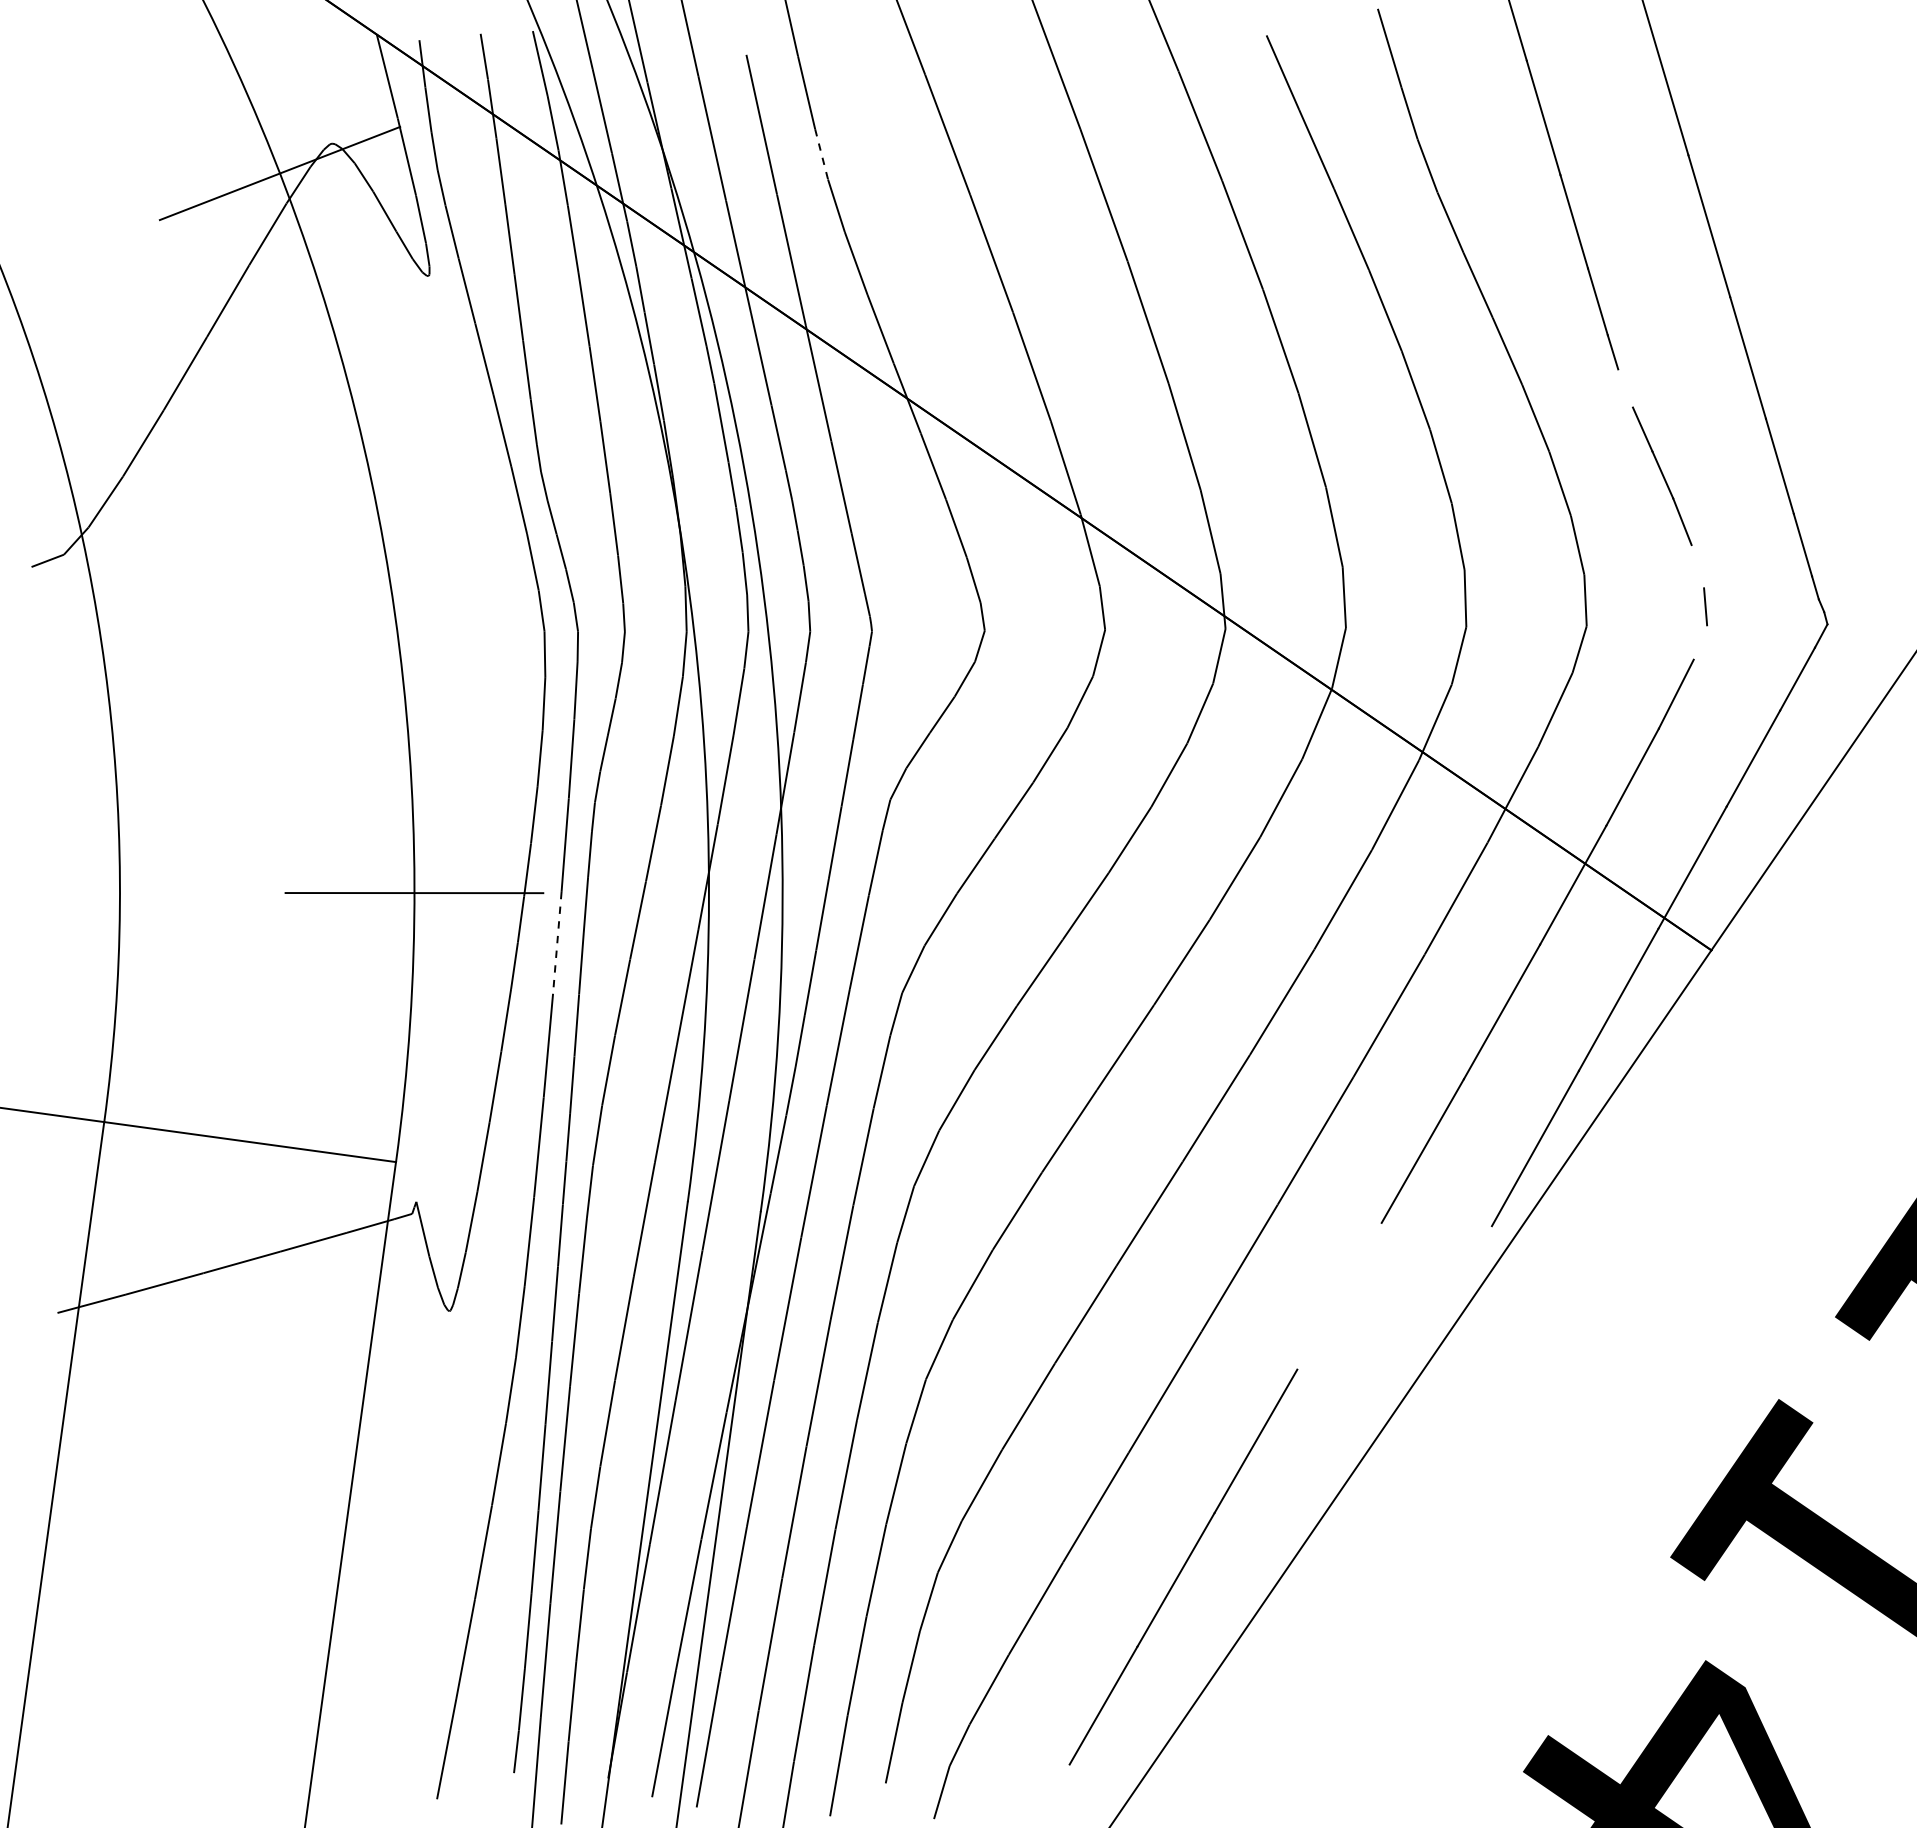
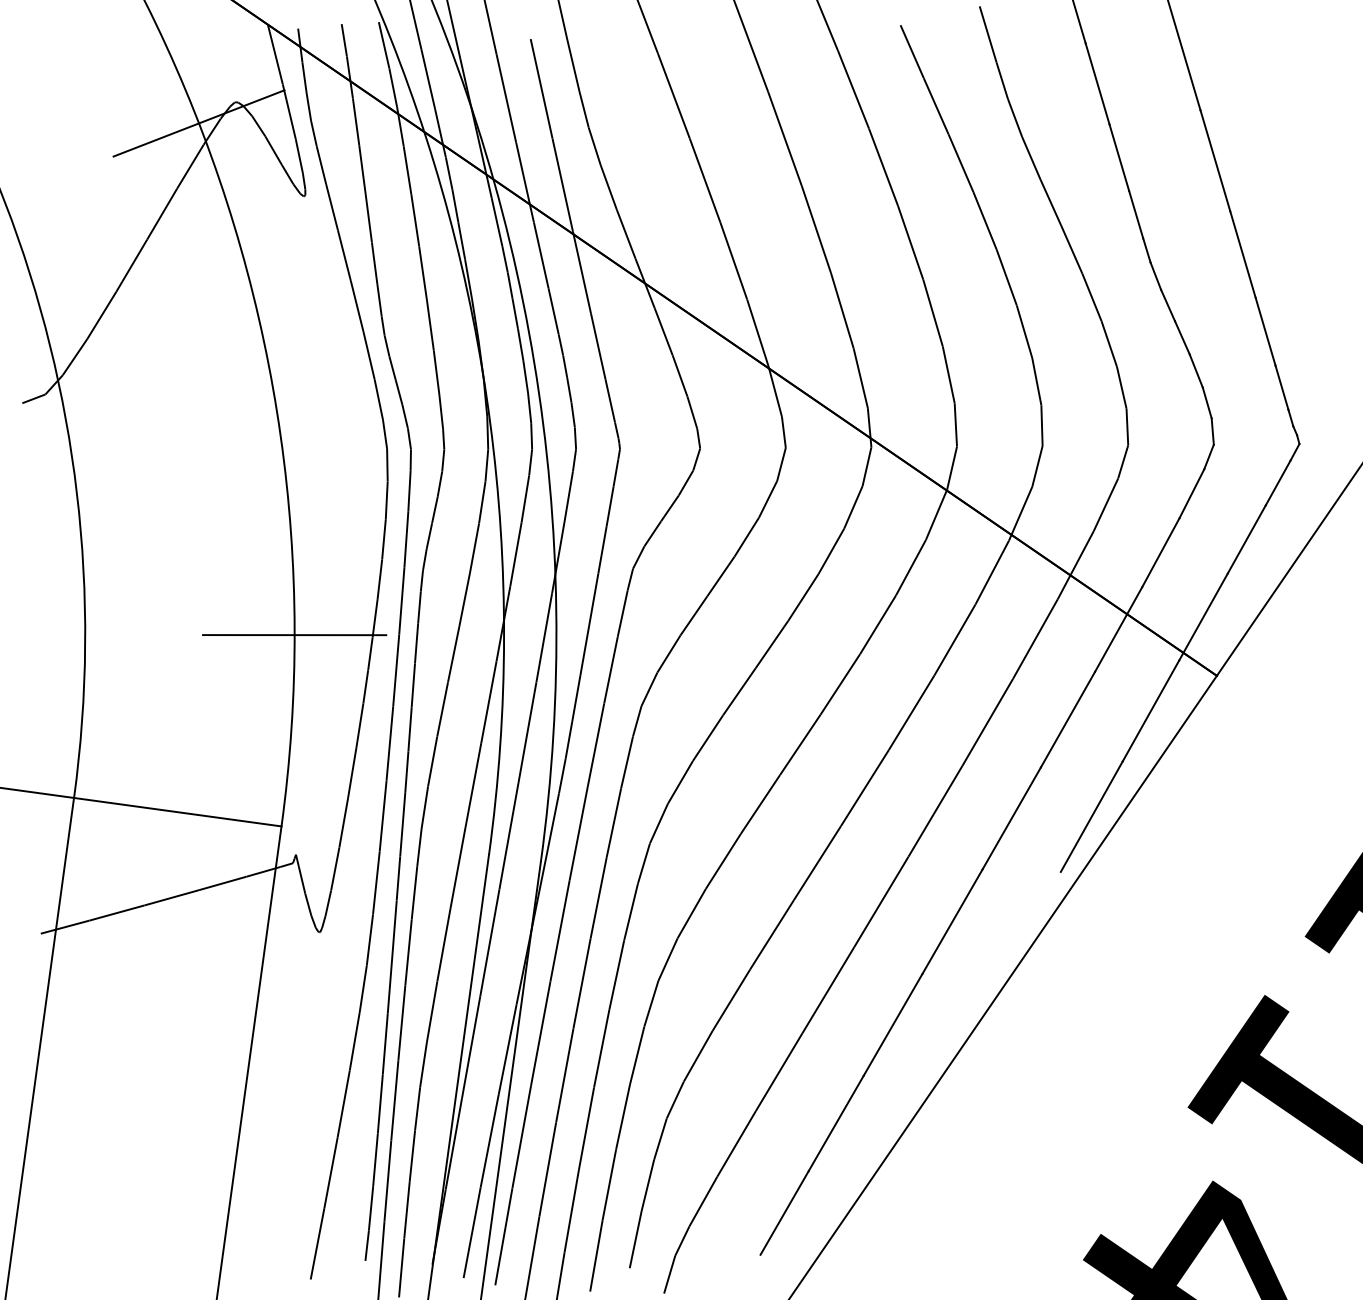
line: (821, 154) -> (584, 109), dashed -> solid
line: (1625, 388) -> (1155, 276), added
line: (1697, 566) -> (1207, 402), added
line: (1700, 642) -> (1209, 456), added
line: (557, 943) -> (396, 670), dashed -> solid
line: (1339, 1295) -> (952, 921), added

